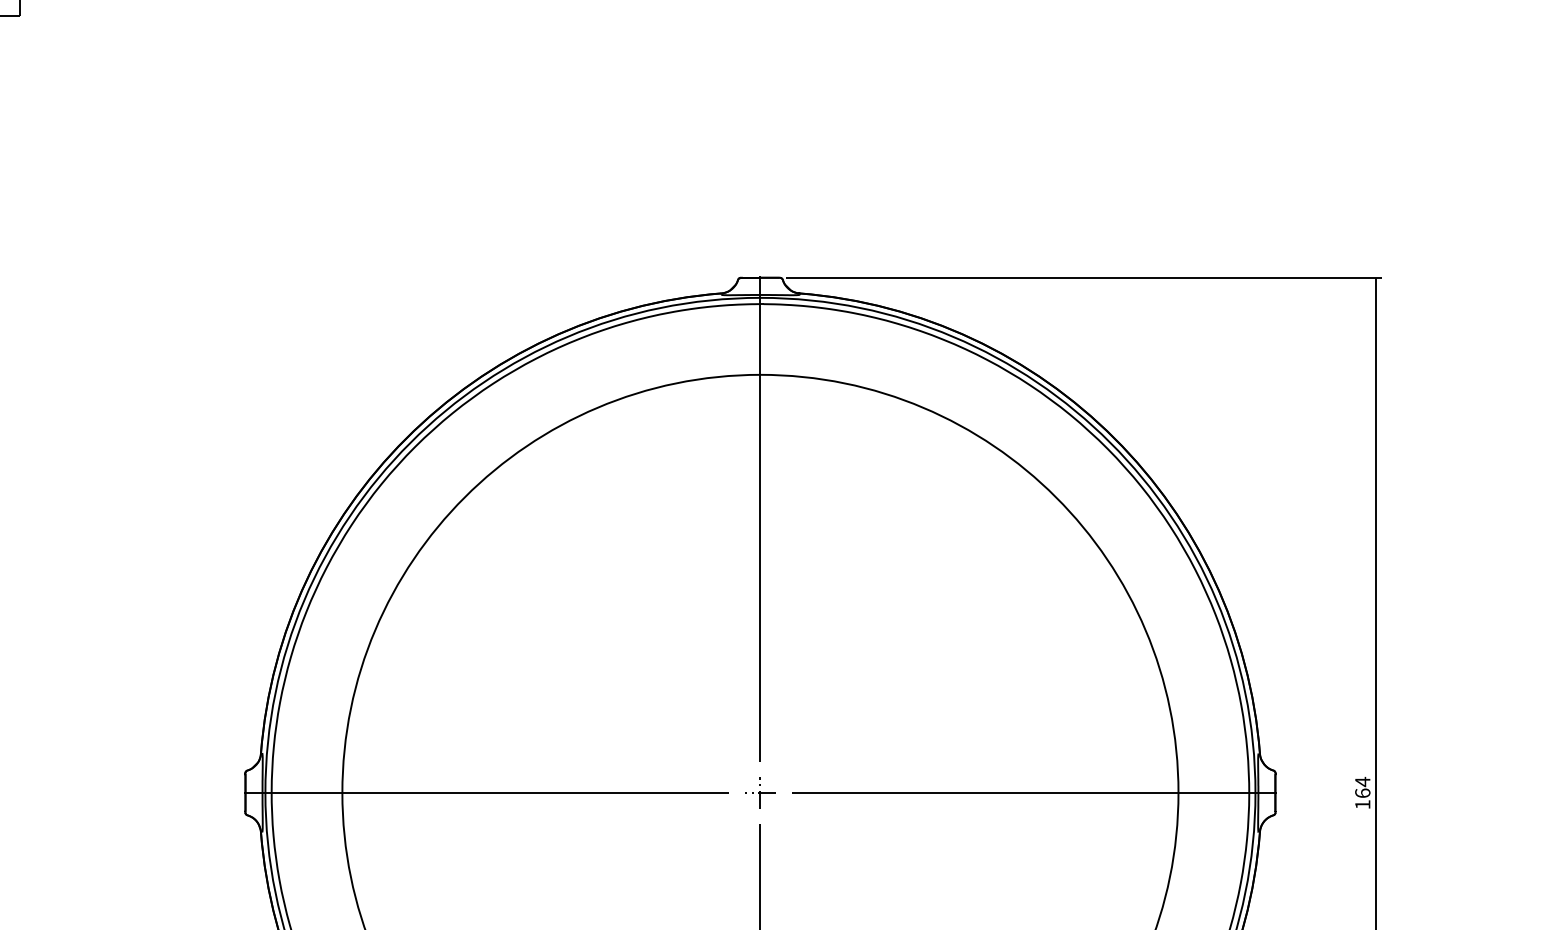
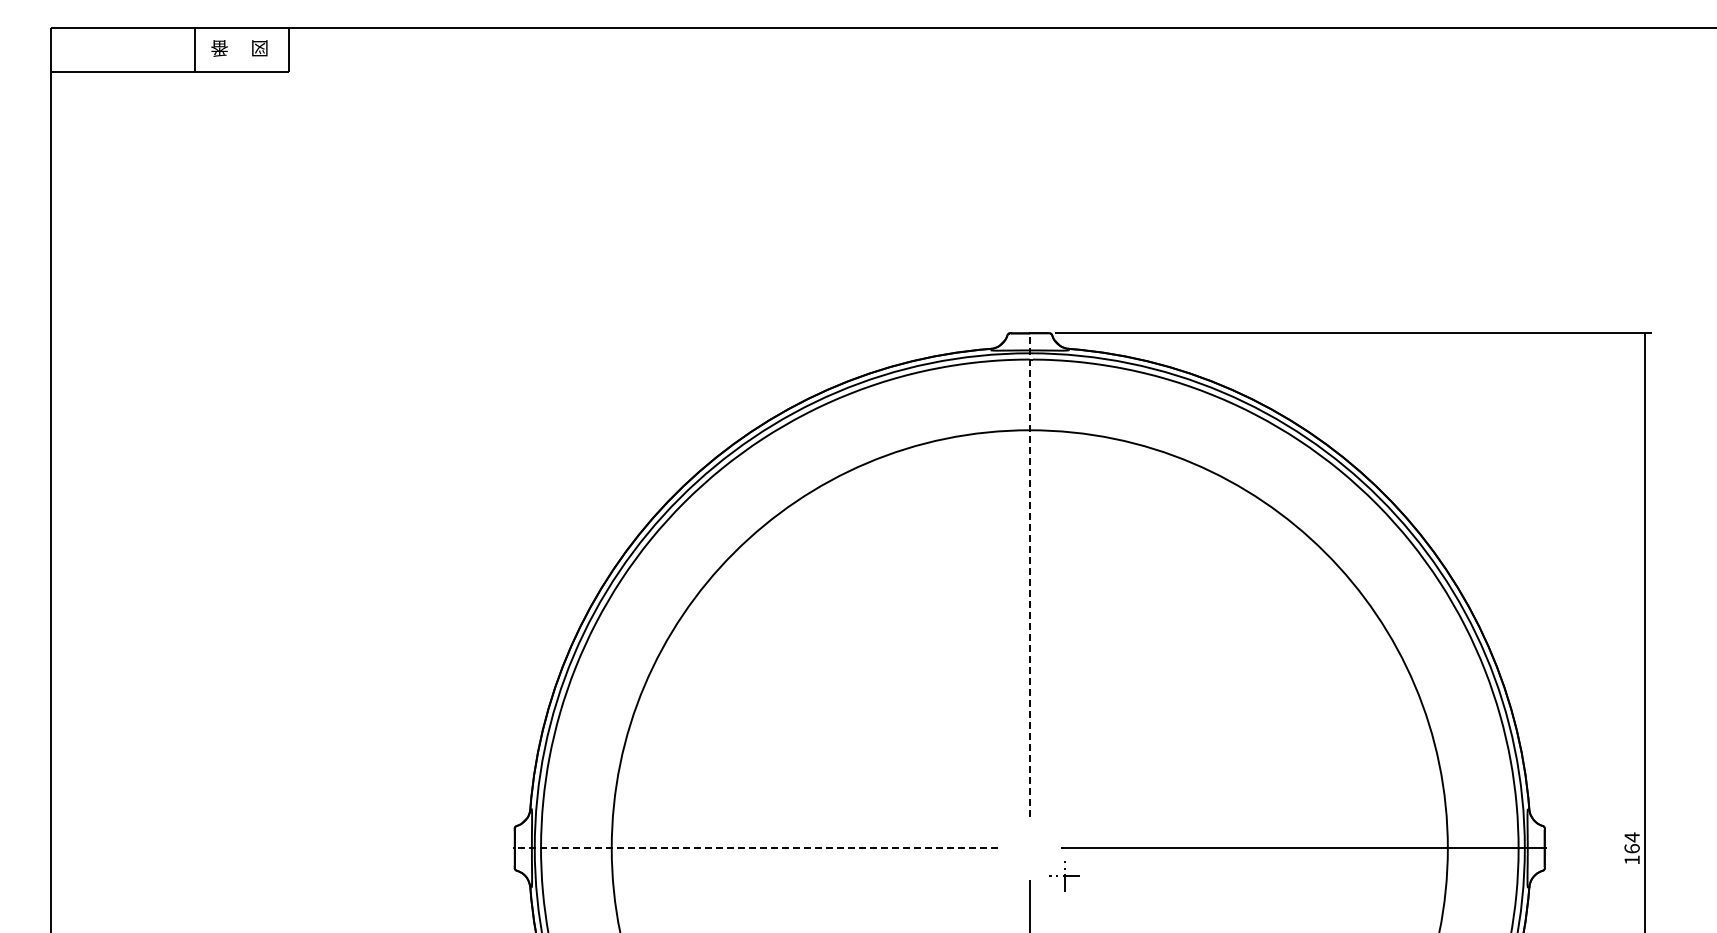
line: (760, 519) -> (1029, 574), solid -> dashed
line: (486, 793) -> (755, 848), solid -> dashed
part: (760, 793) -> (1064, 876), moved

